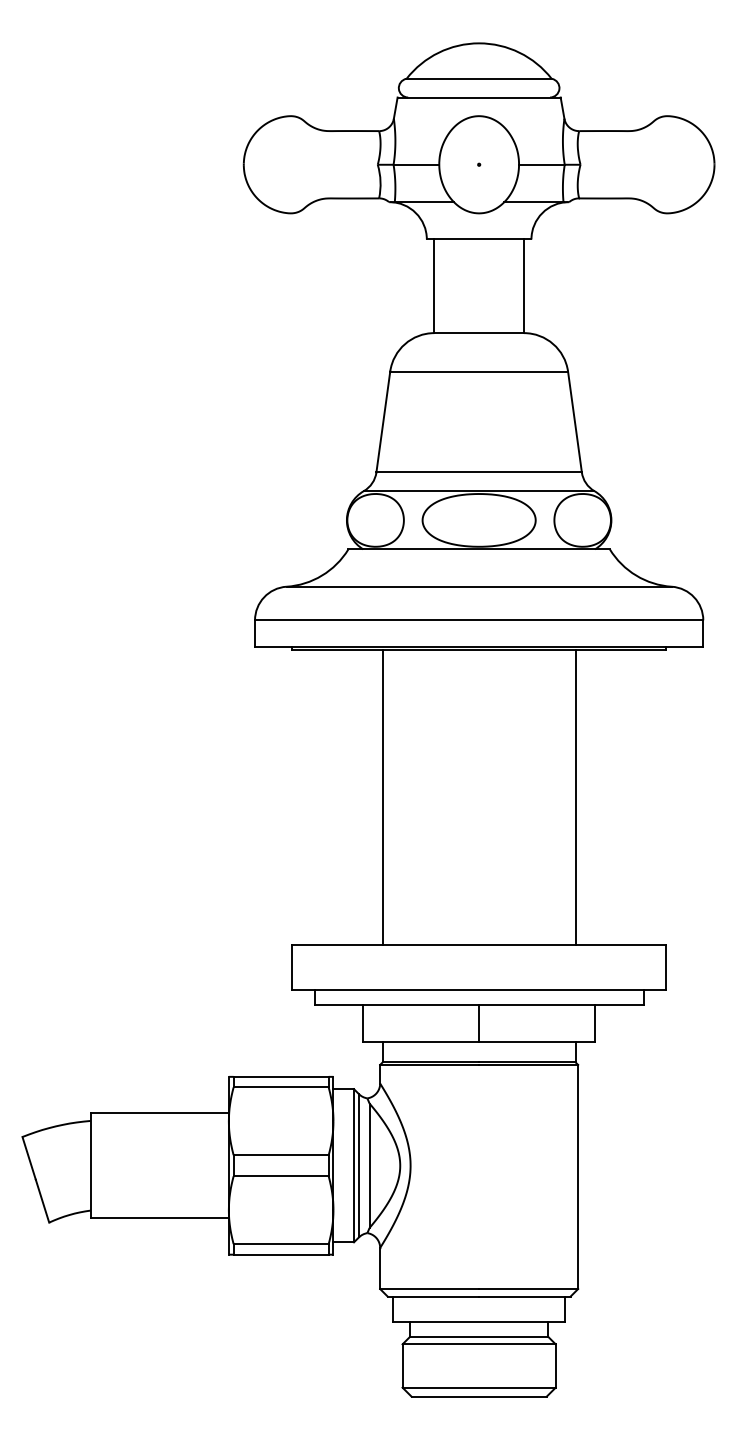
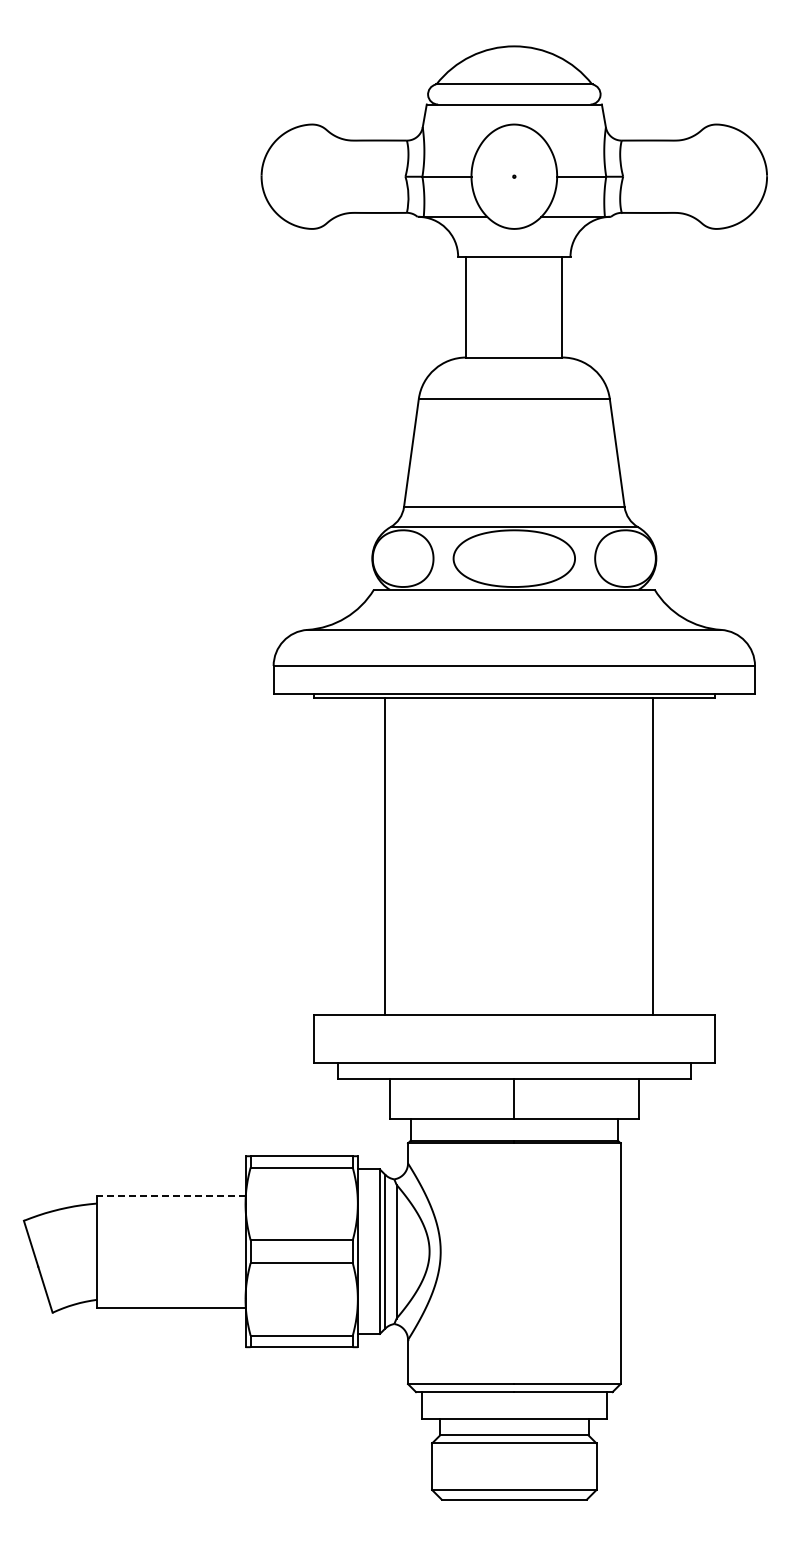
line: (382, 797) -> (384, 856), moved
line: (575, 797) -> (652, 856), moved
line: (158, 1113) -> (170, 1195), solid -> dashed

